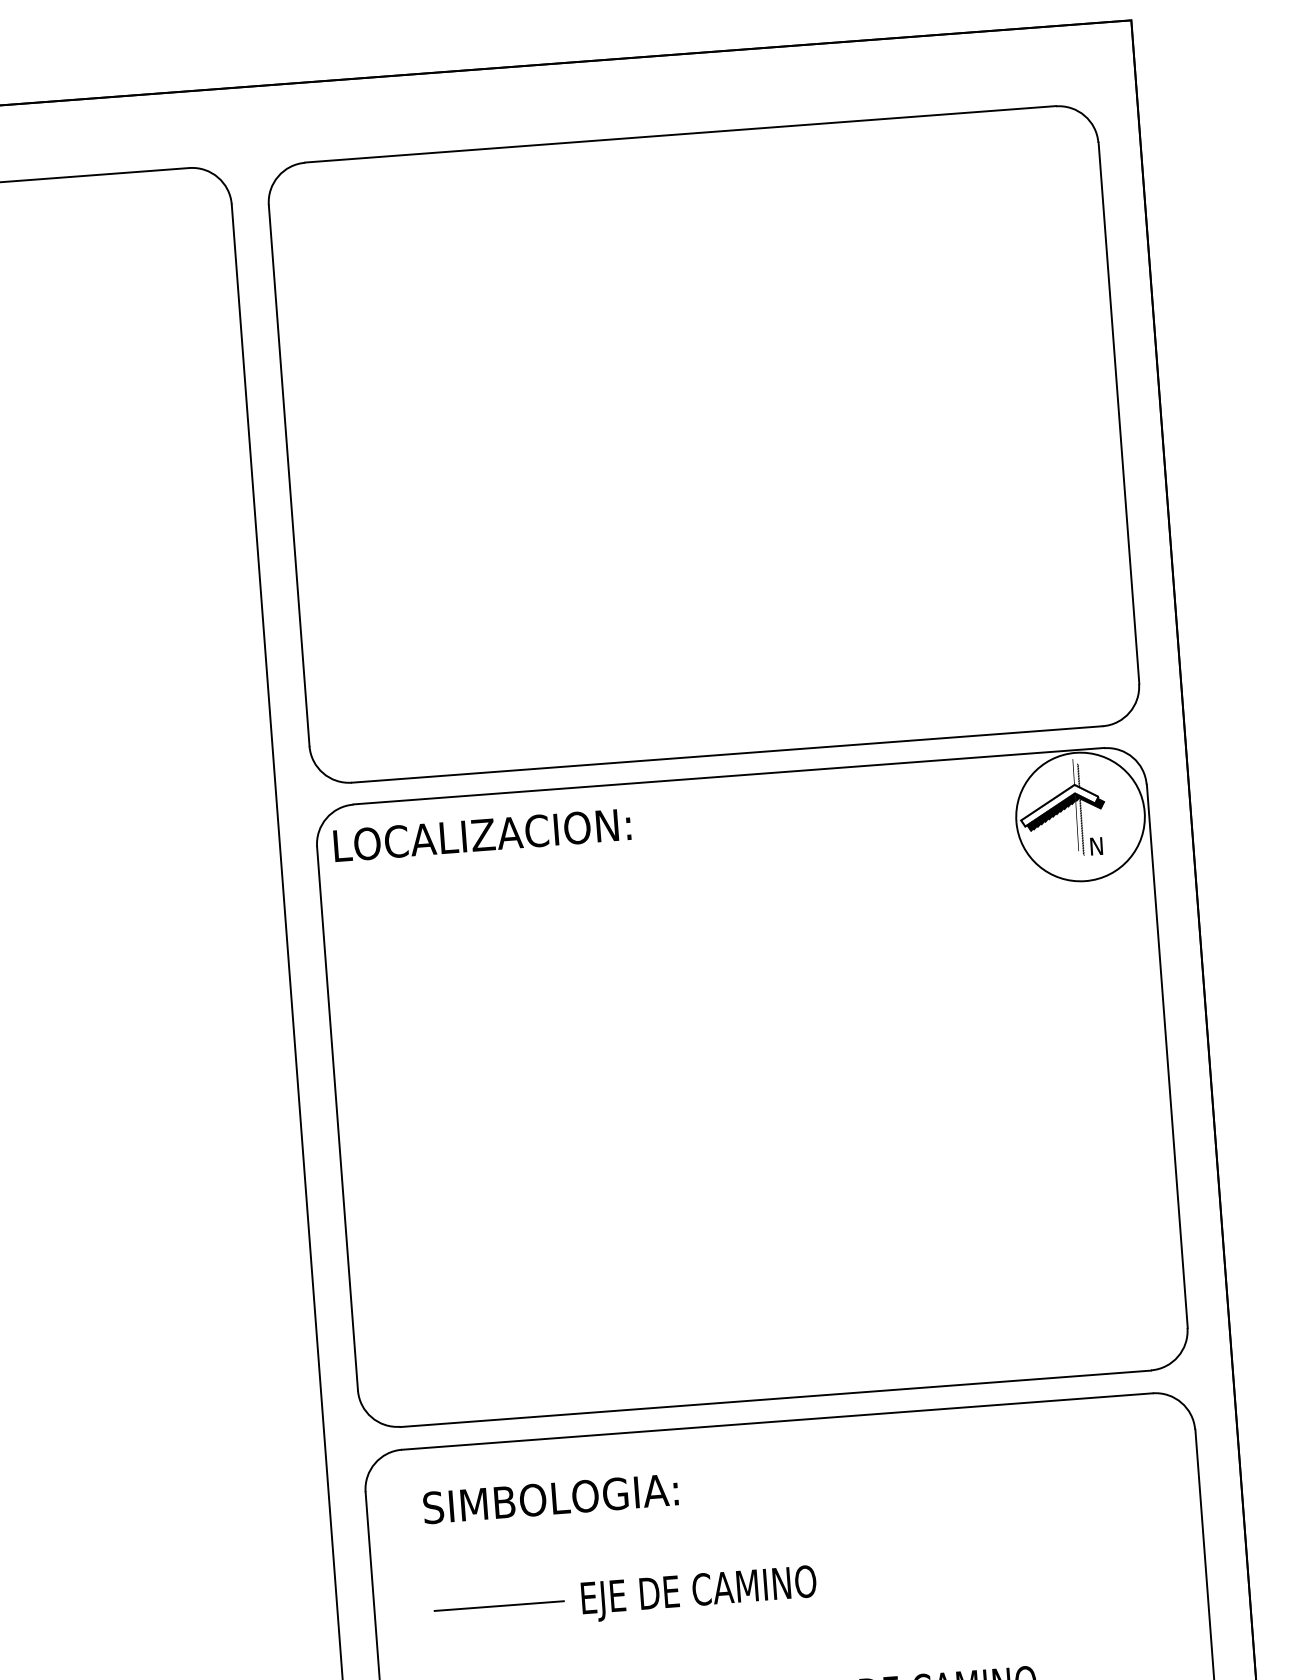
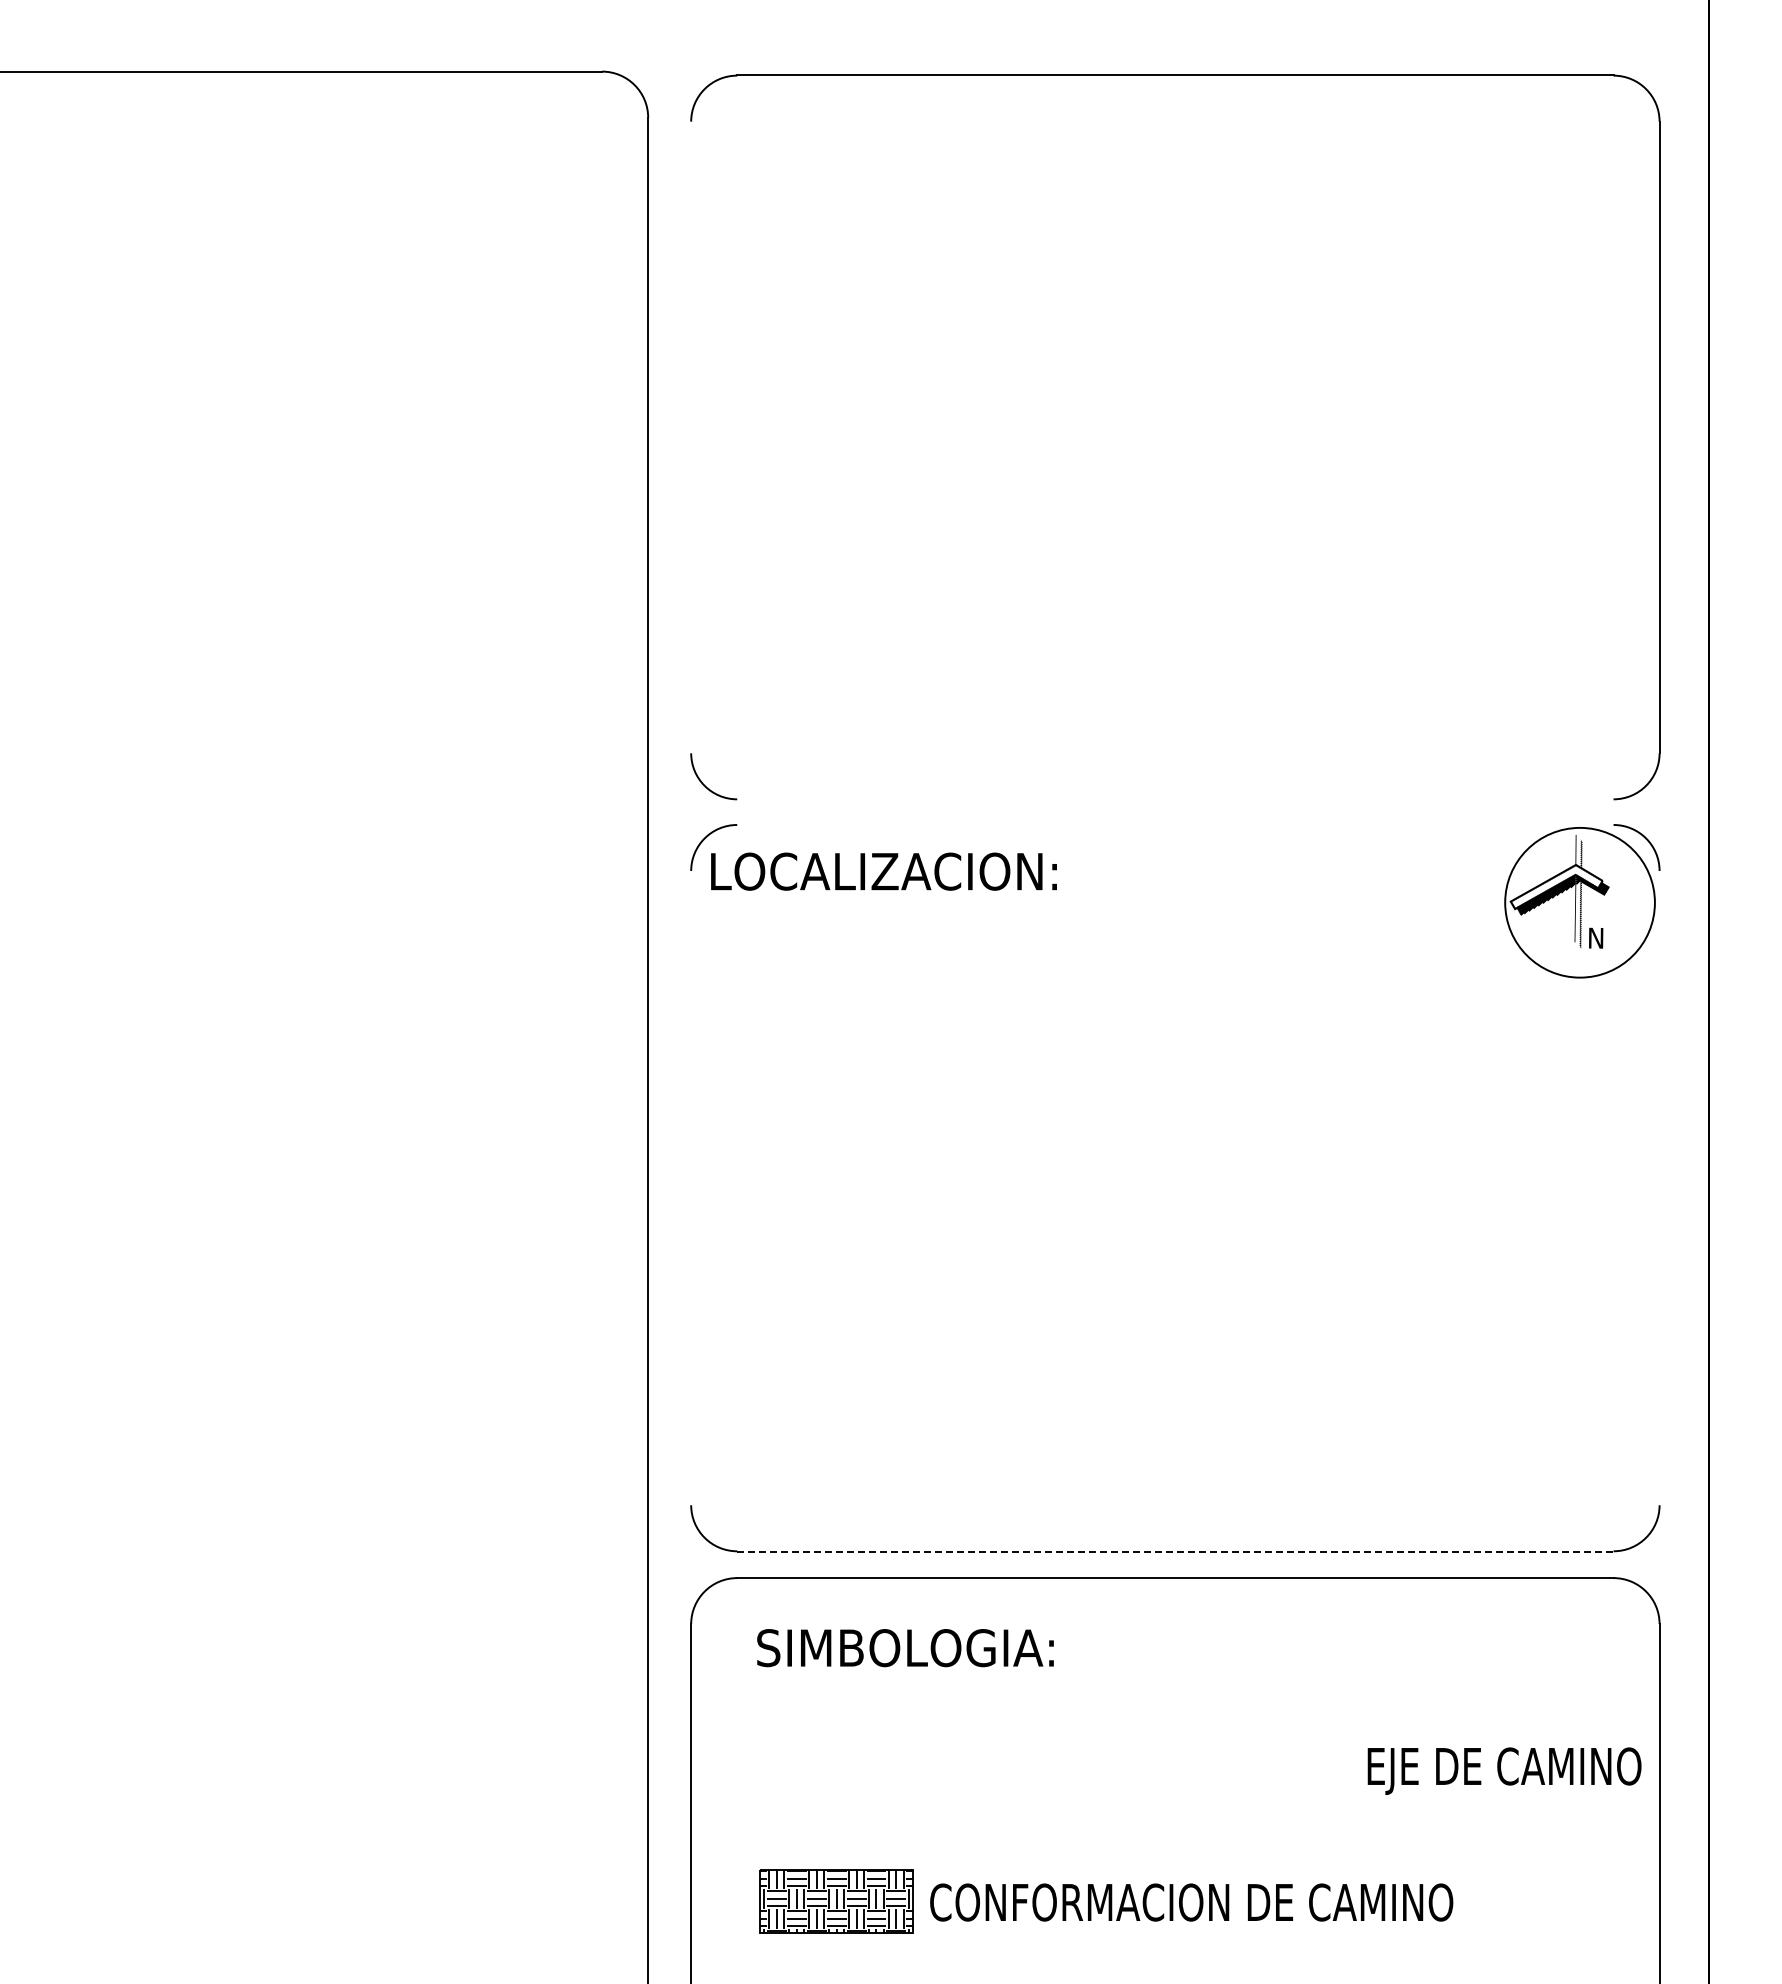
line: (289, 475) -> (691, 437), removed
line: (727, 754) -> (1175, 799), removed
line: (728, 776) -> (1175, 824), removed
line: (1167, 1056) -> (1659, 1188), removed
line: (337, 1118) -> (691, 1188), removed
line: (775, 1398) -> (1175, 1551), solid -> dashed
text: (699, 1593) -> (1504, 1770), moved
line: (499, 1605) -> (836, 1767), removed

